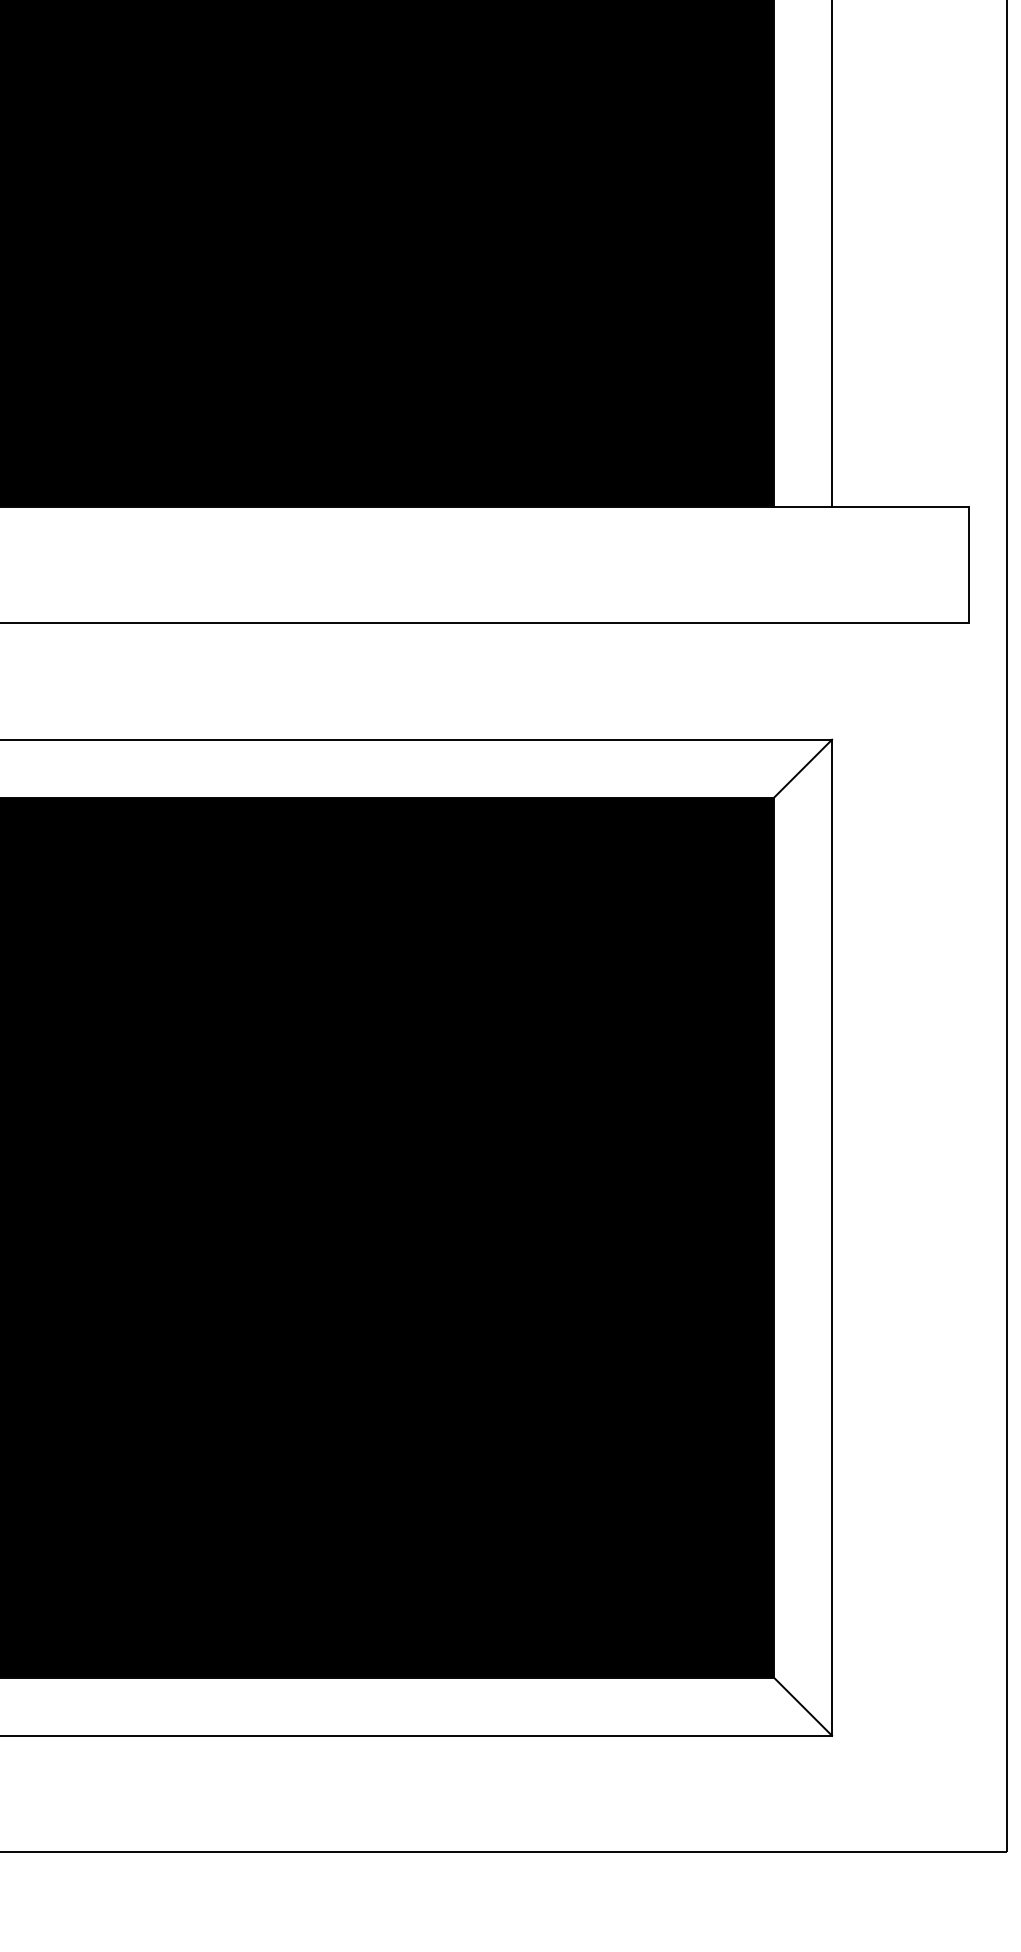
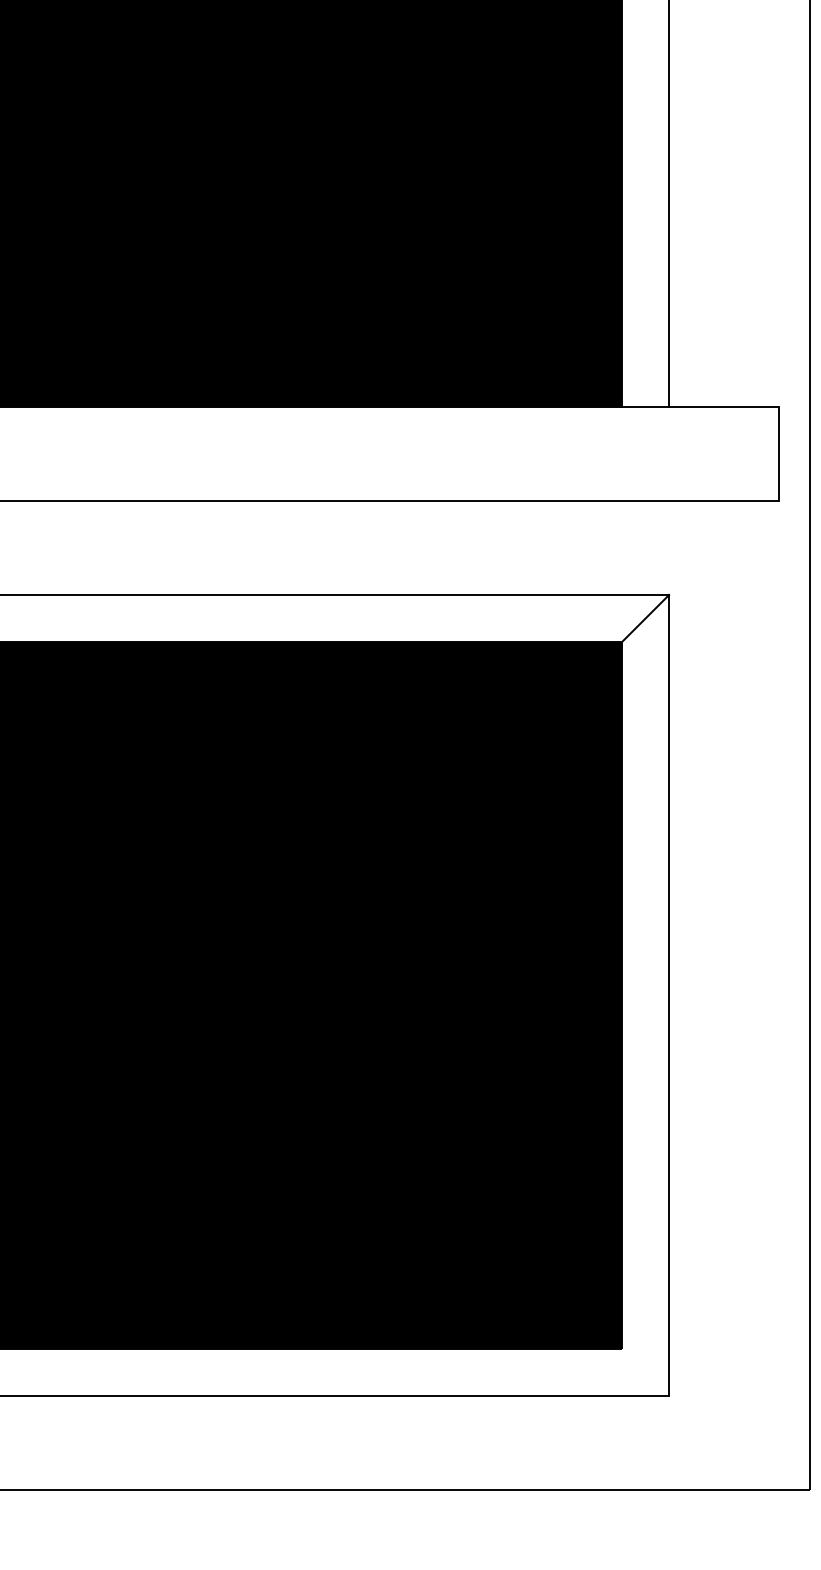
line: (802, 1706) -> (645, 1372), removed

